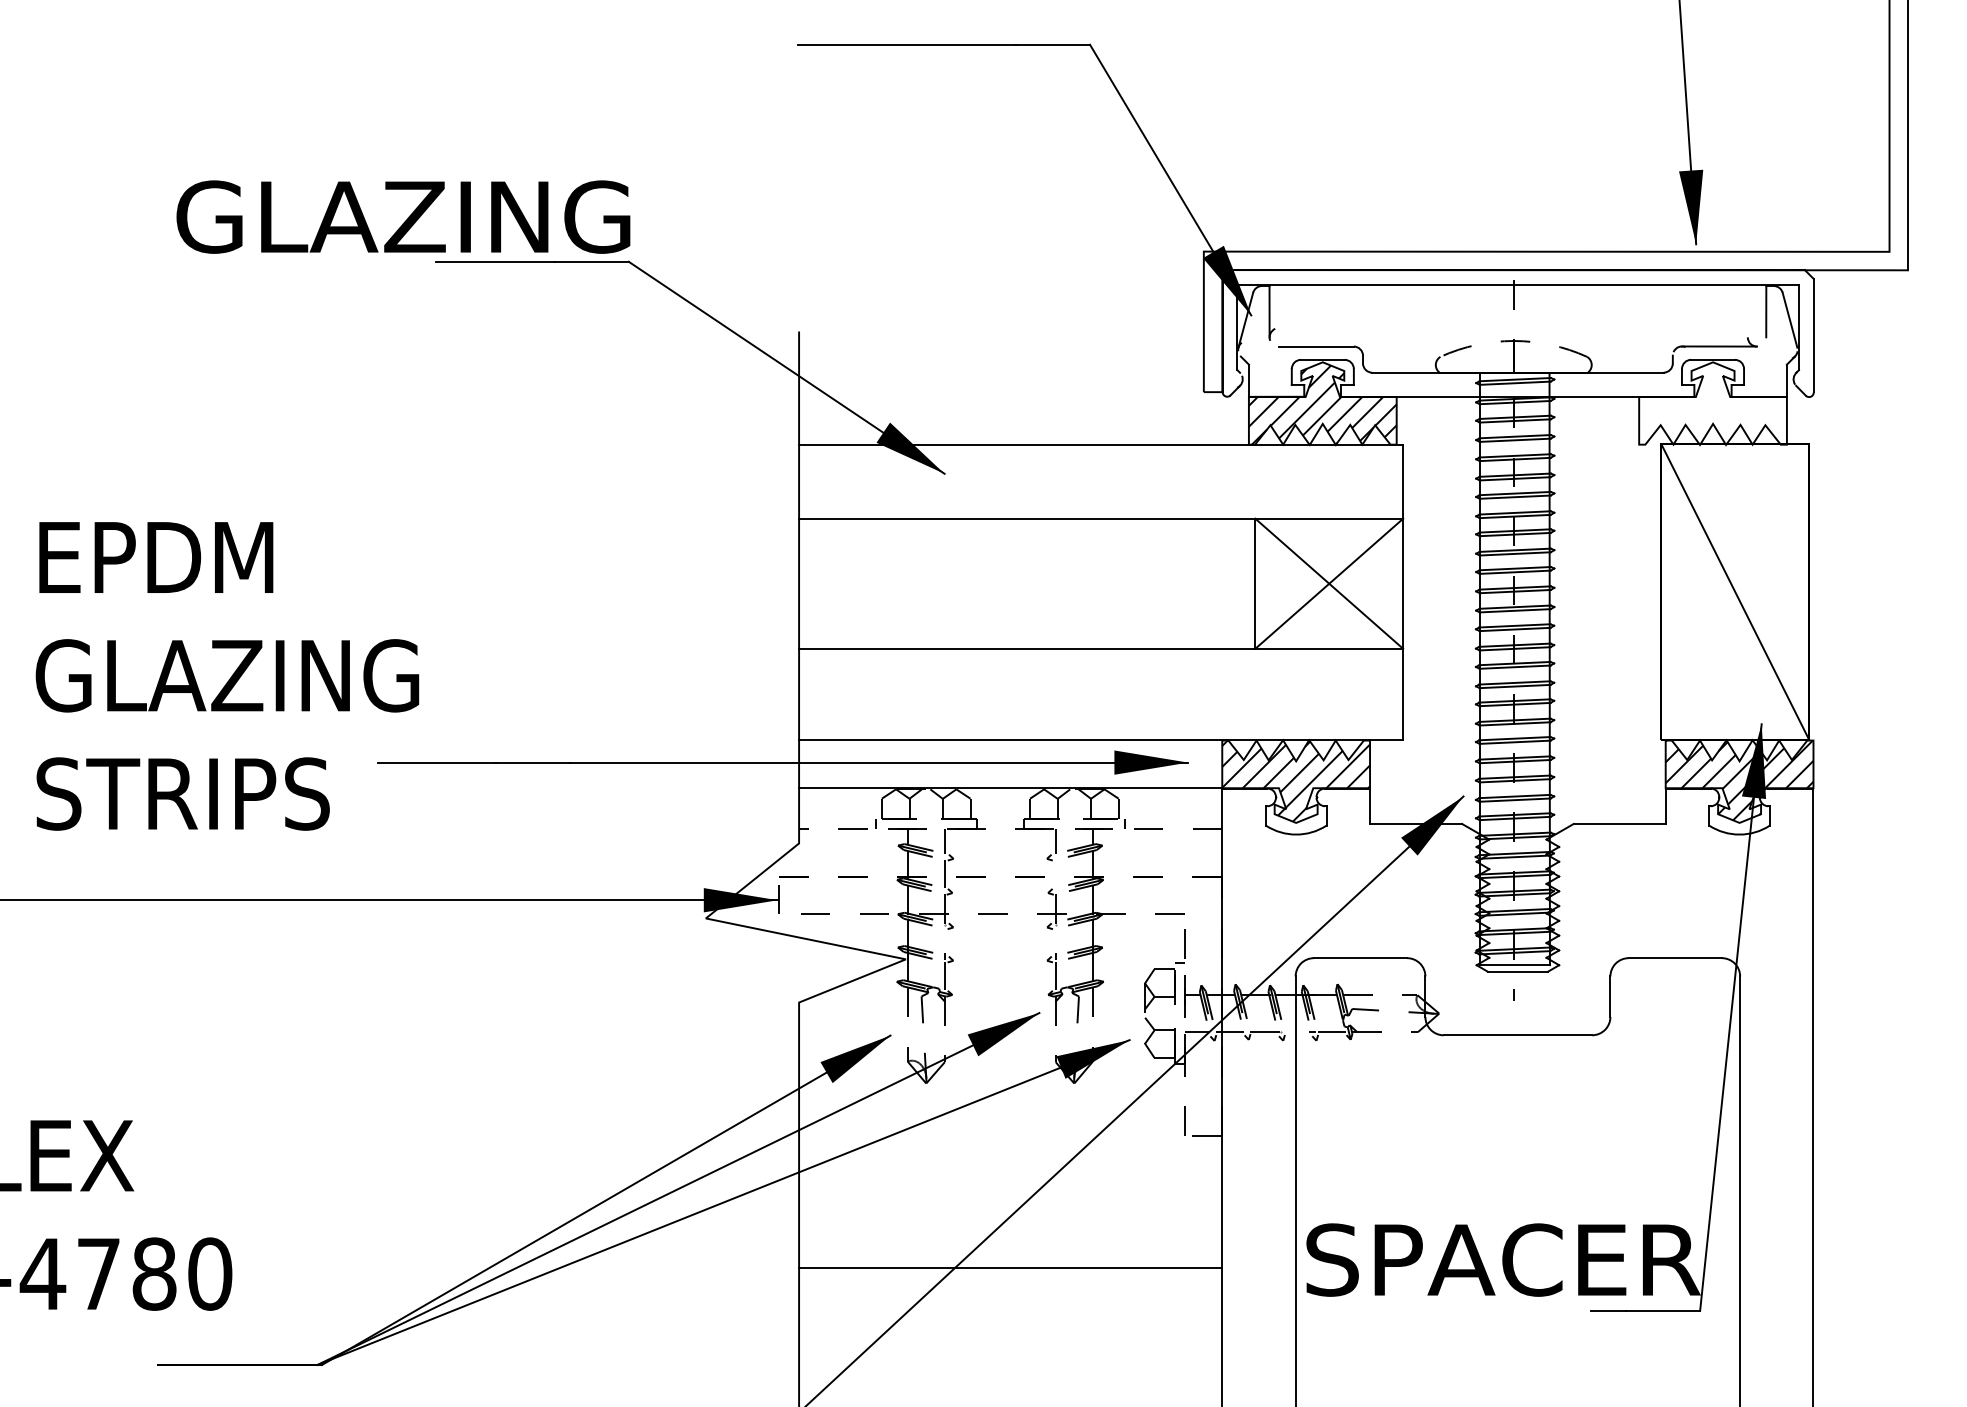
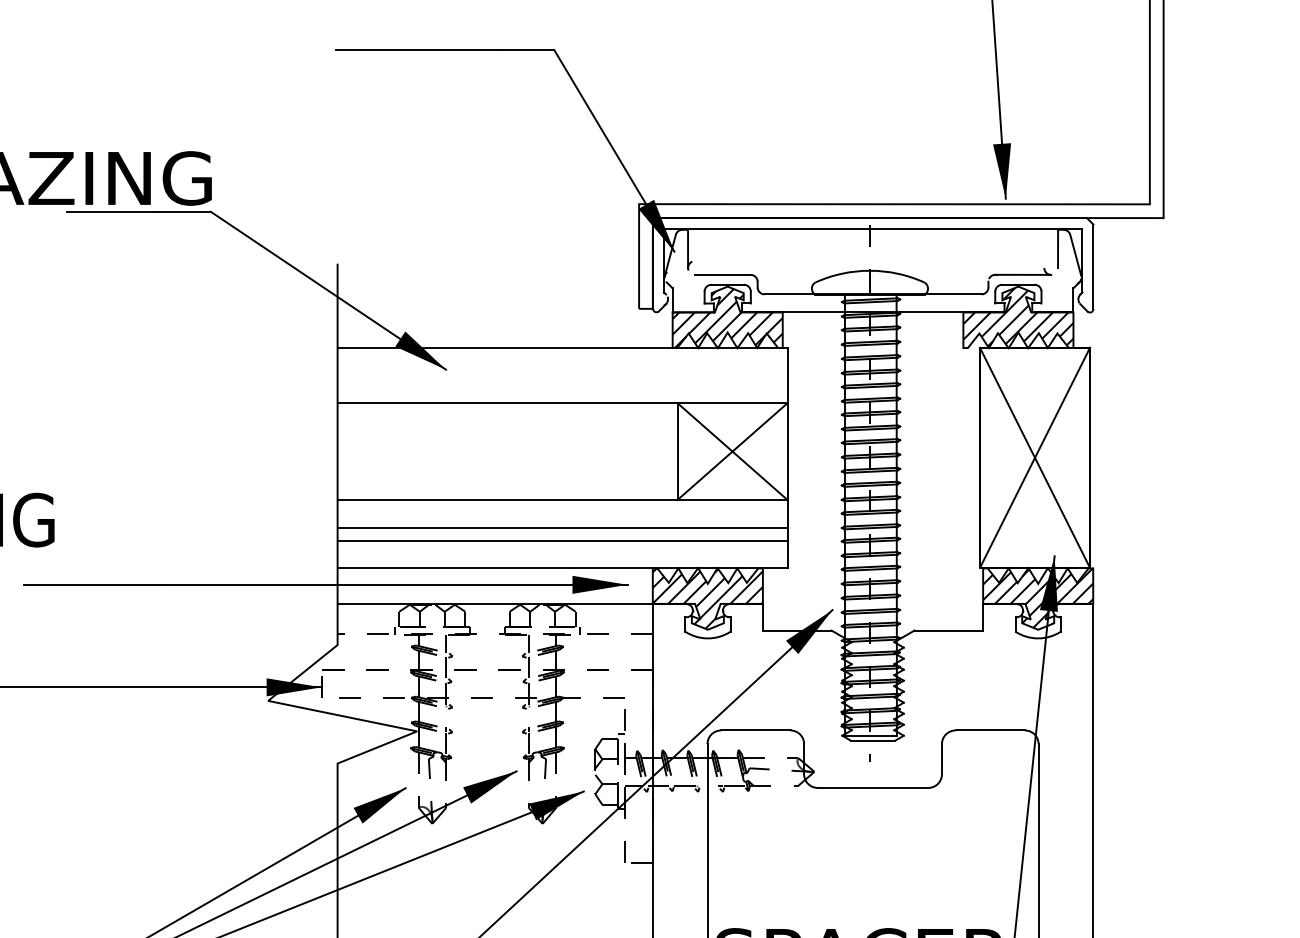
arc: (1513, 341) -> (869, 271), dashed -> solid
hatch: (1712, 403) -> (1018, 317), added
line: (1735, 591) -> (1035, 457), added
line: (1101, 685) -> (562, 527), added
line: (1101, 703) -> (562, 540), added
line: (1055, 873) -> (528, 667), added

